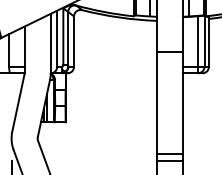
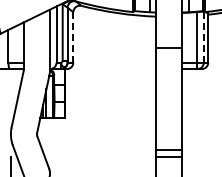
line: (74, 40) -> (73, 36), solid -> dashed
line: (204, 41) -> (203, 37), solid -> dashed

